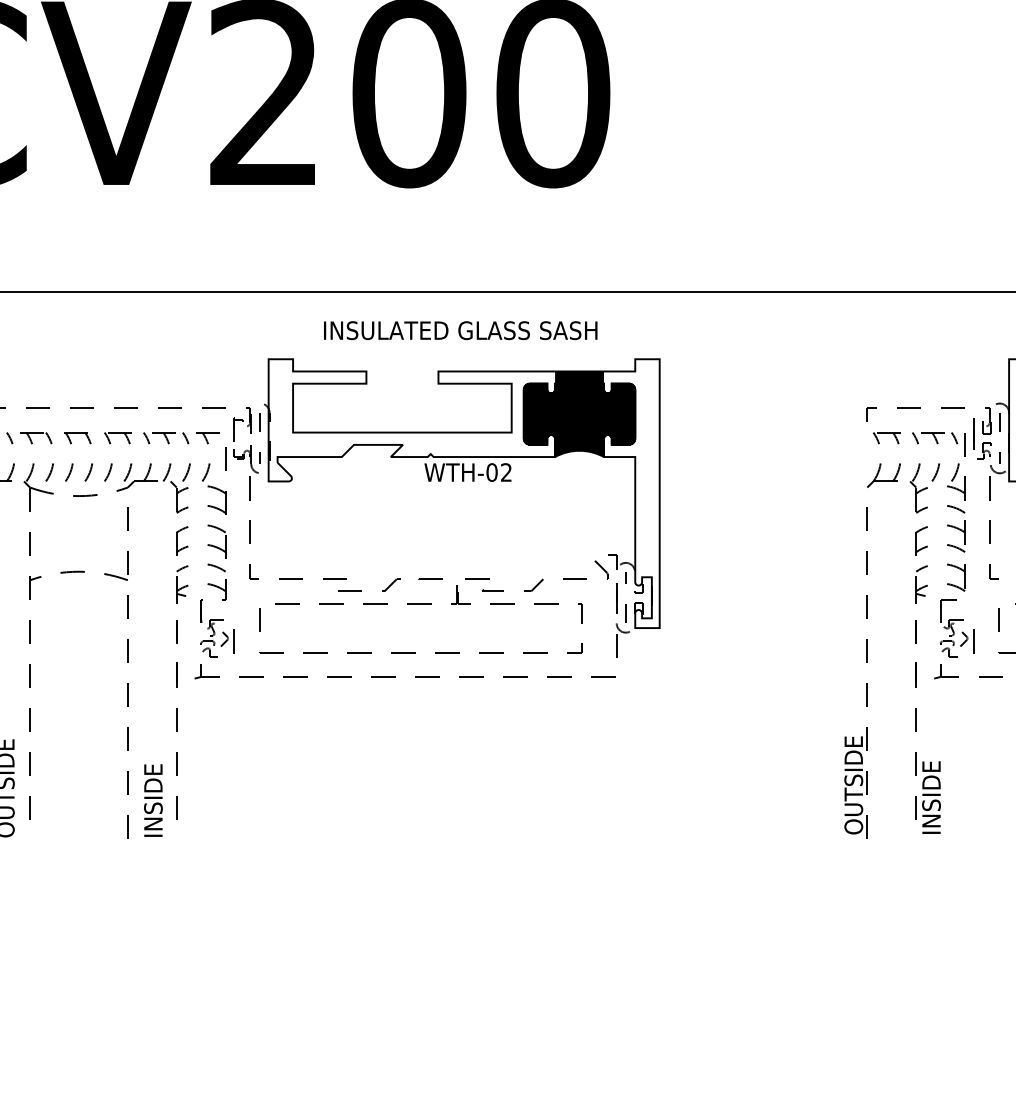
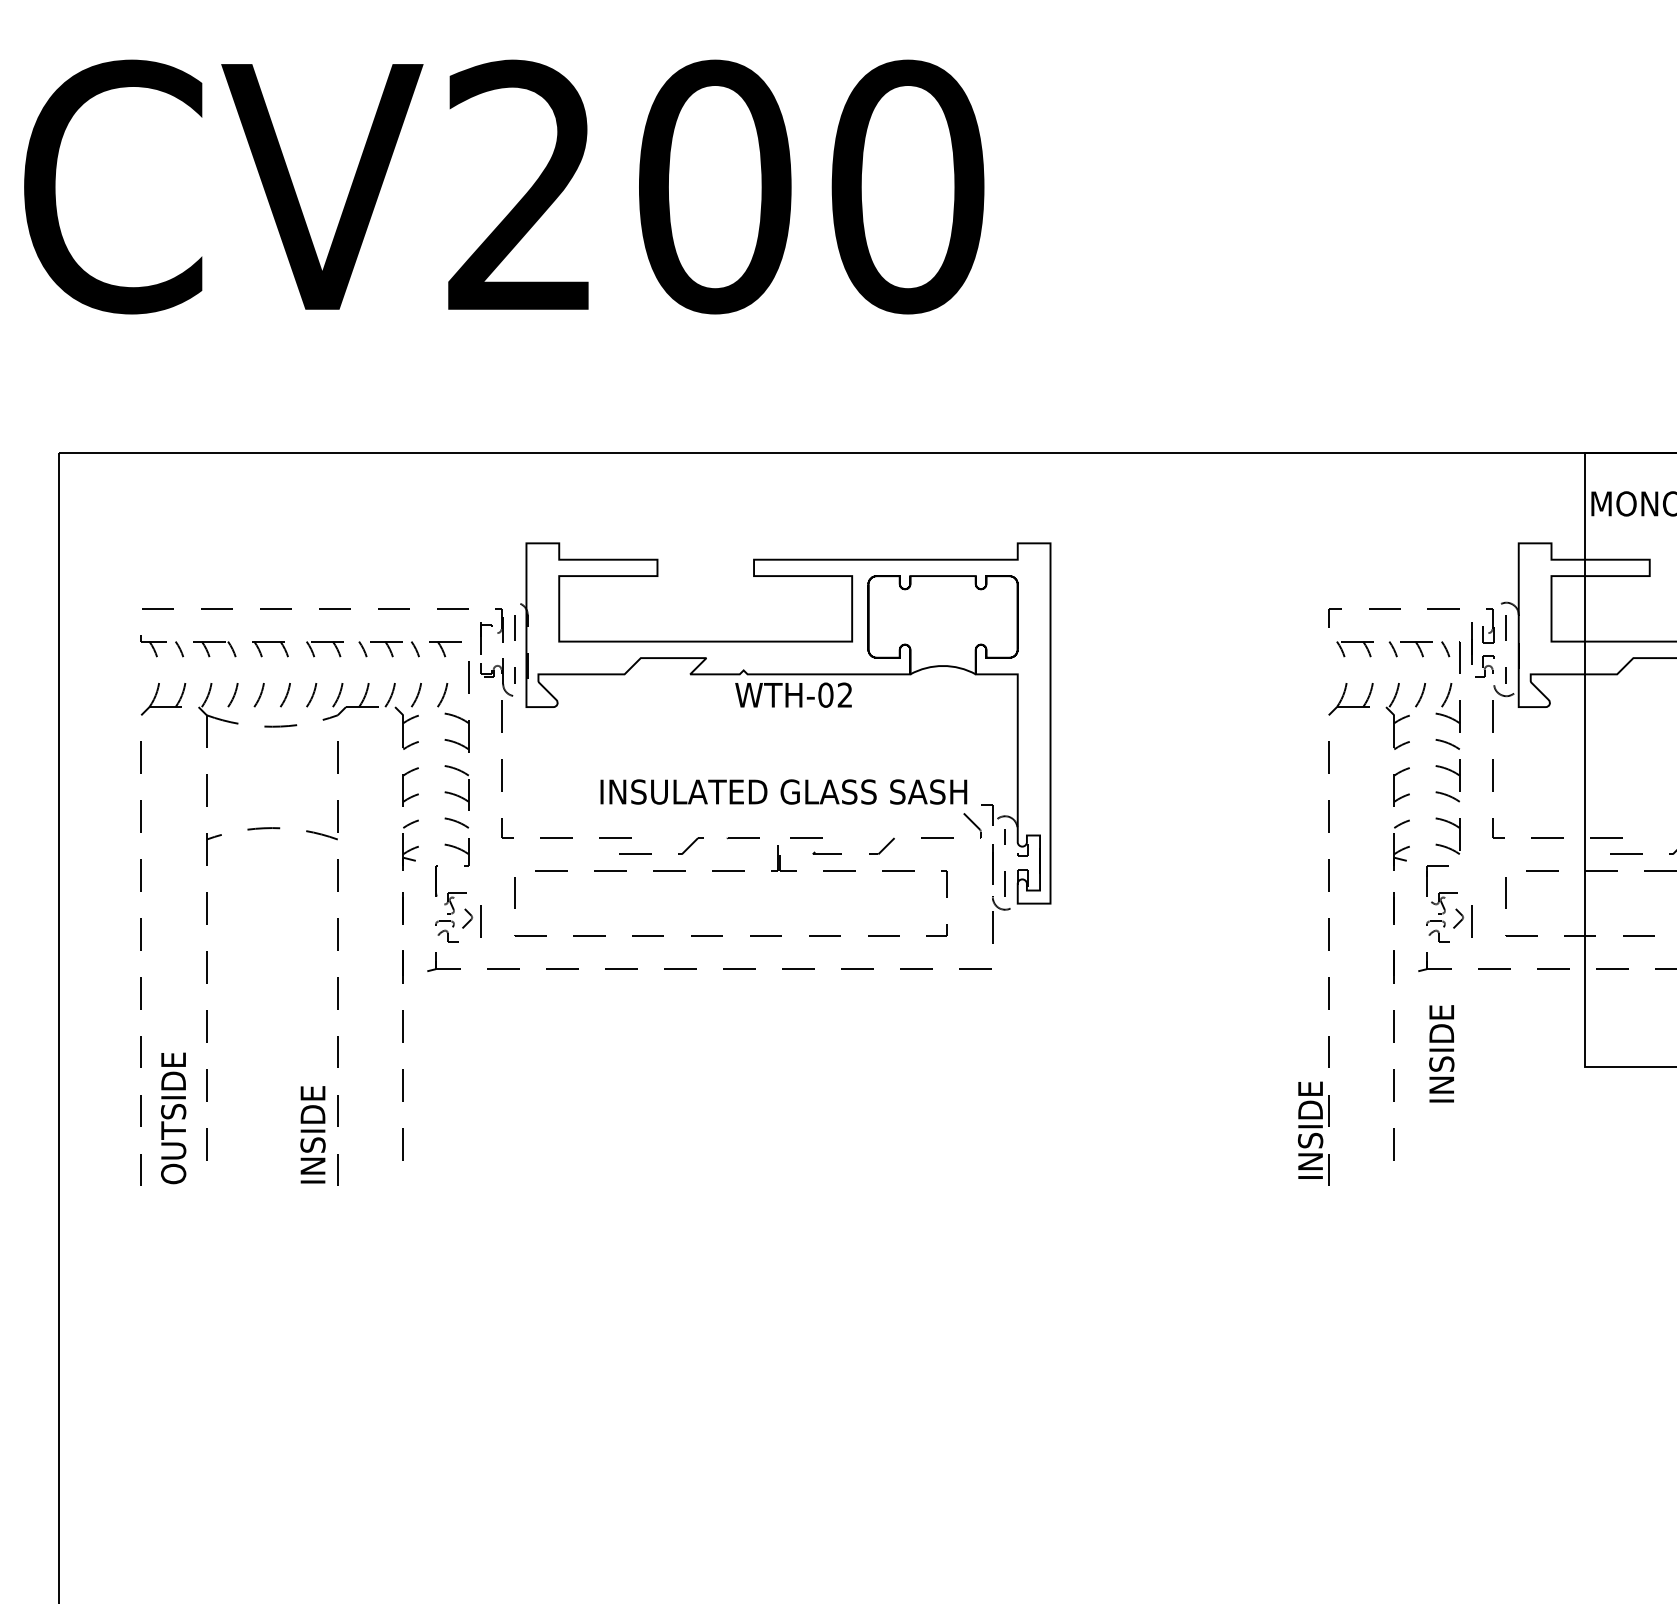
text: (460, 330) -> (783, 791), moved
fill: (579, 413) -> (942, 616), removed
text: (853, 785) -> (1310, 1114), OUTSIDE -> INSIDE
text: (931, 797) -> (1441, 1053), moved
text: (153, 800) -> (312, 1134), moved

